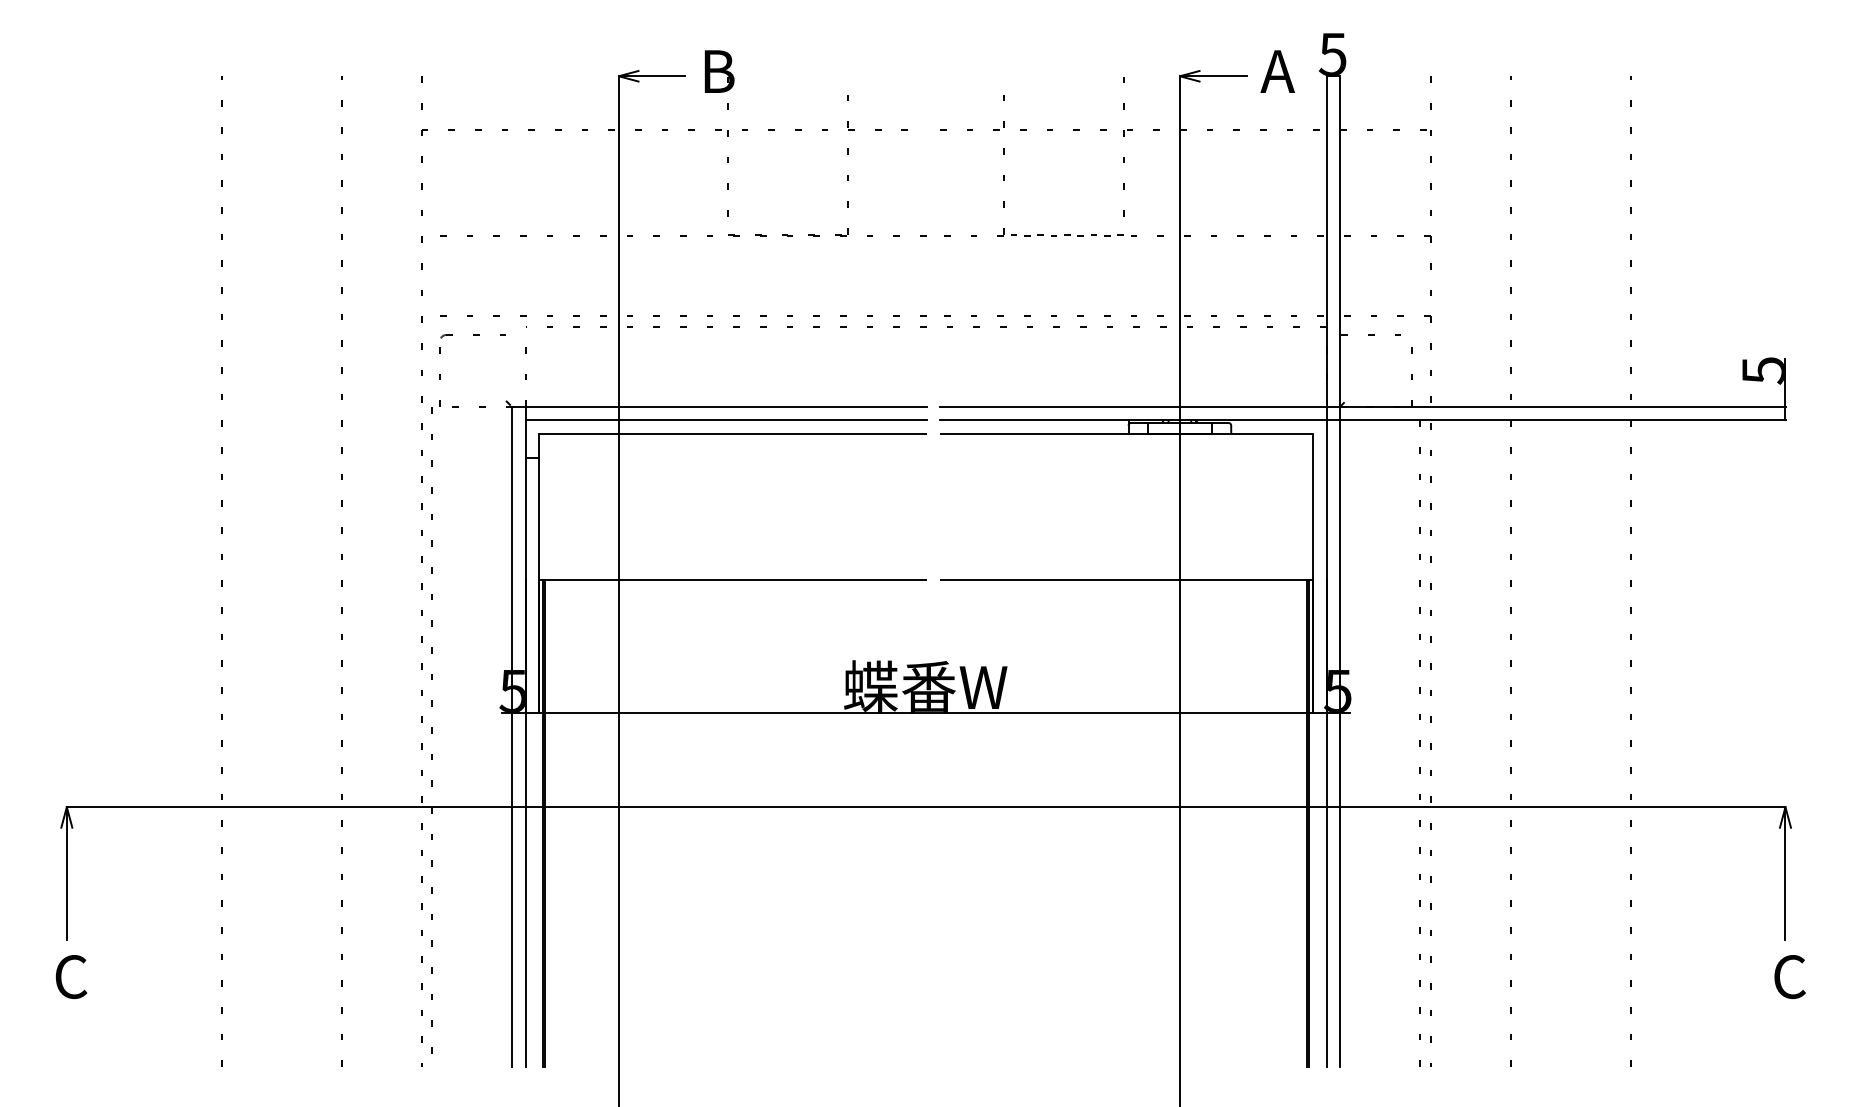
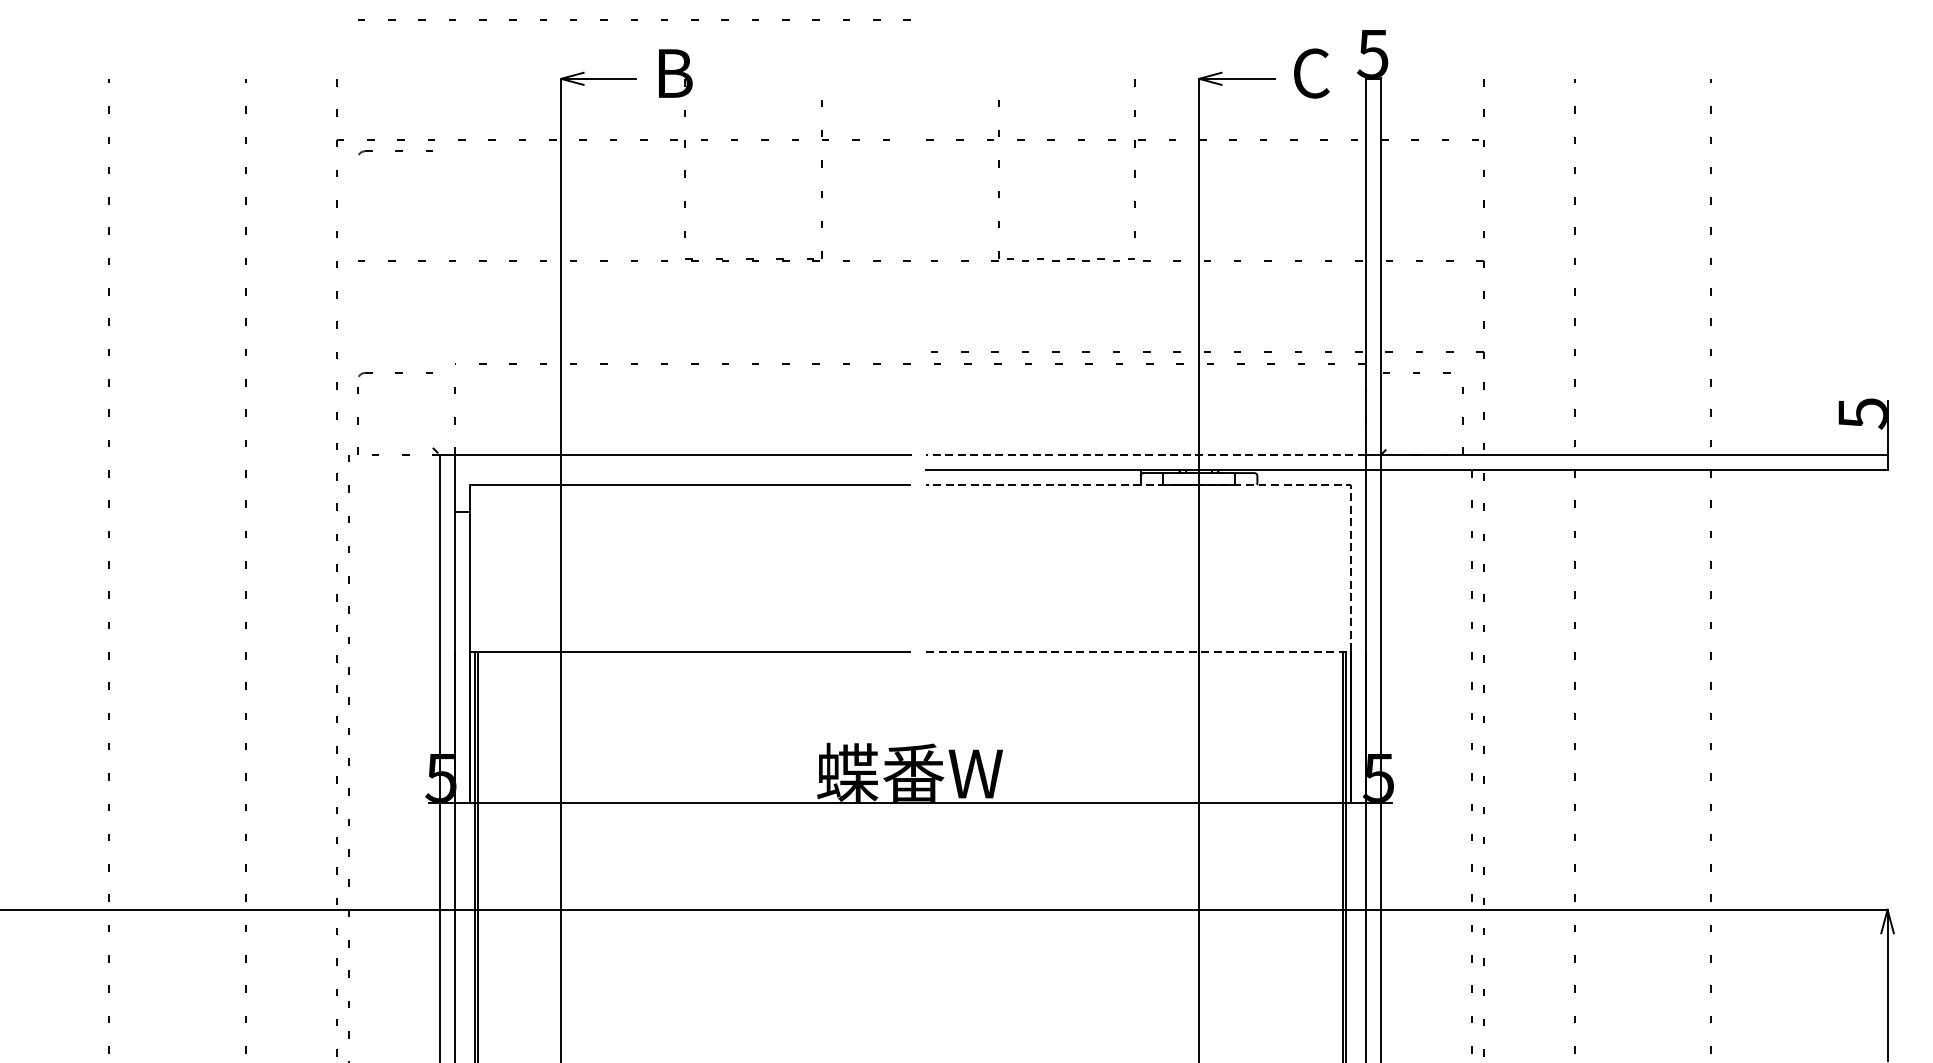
text: (1277, 71) -> (1310, 73), A -> C
part: (472, 141) -> (394, 153), added
line: (683, 315) -> (634, 18), moved
line: (1132, 407) -> (1145, 455), solid -> dashed
line: (725, 420) -> (682, 470), removed
line: (1313, 506) -> (1350, 568), solid -> dashed

